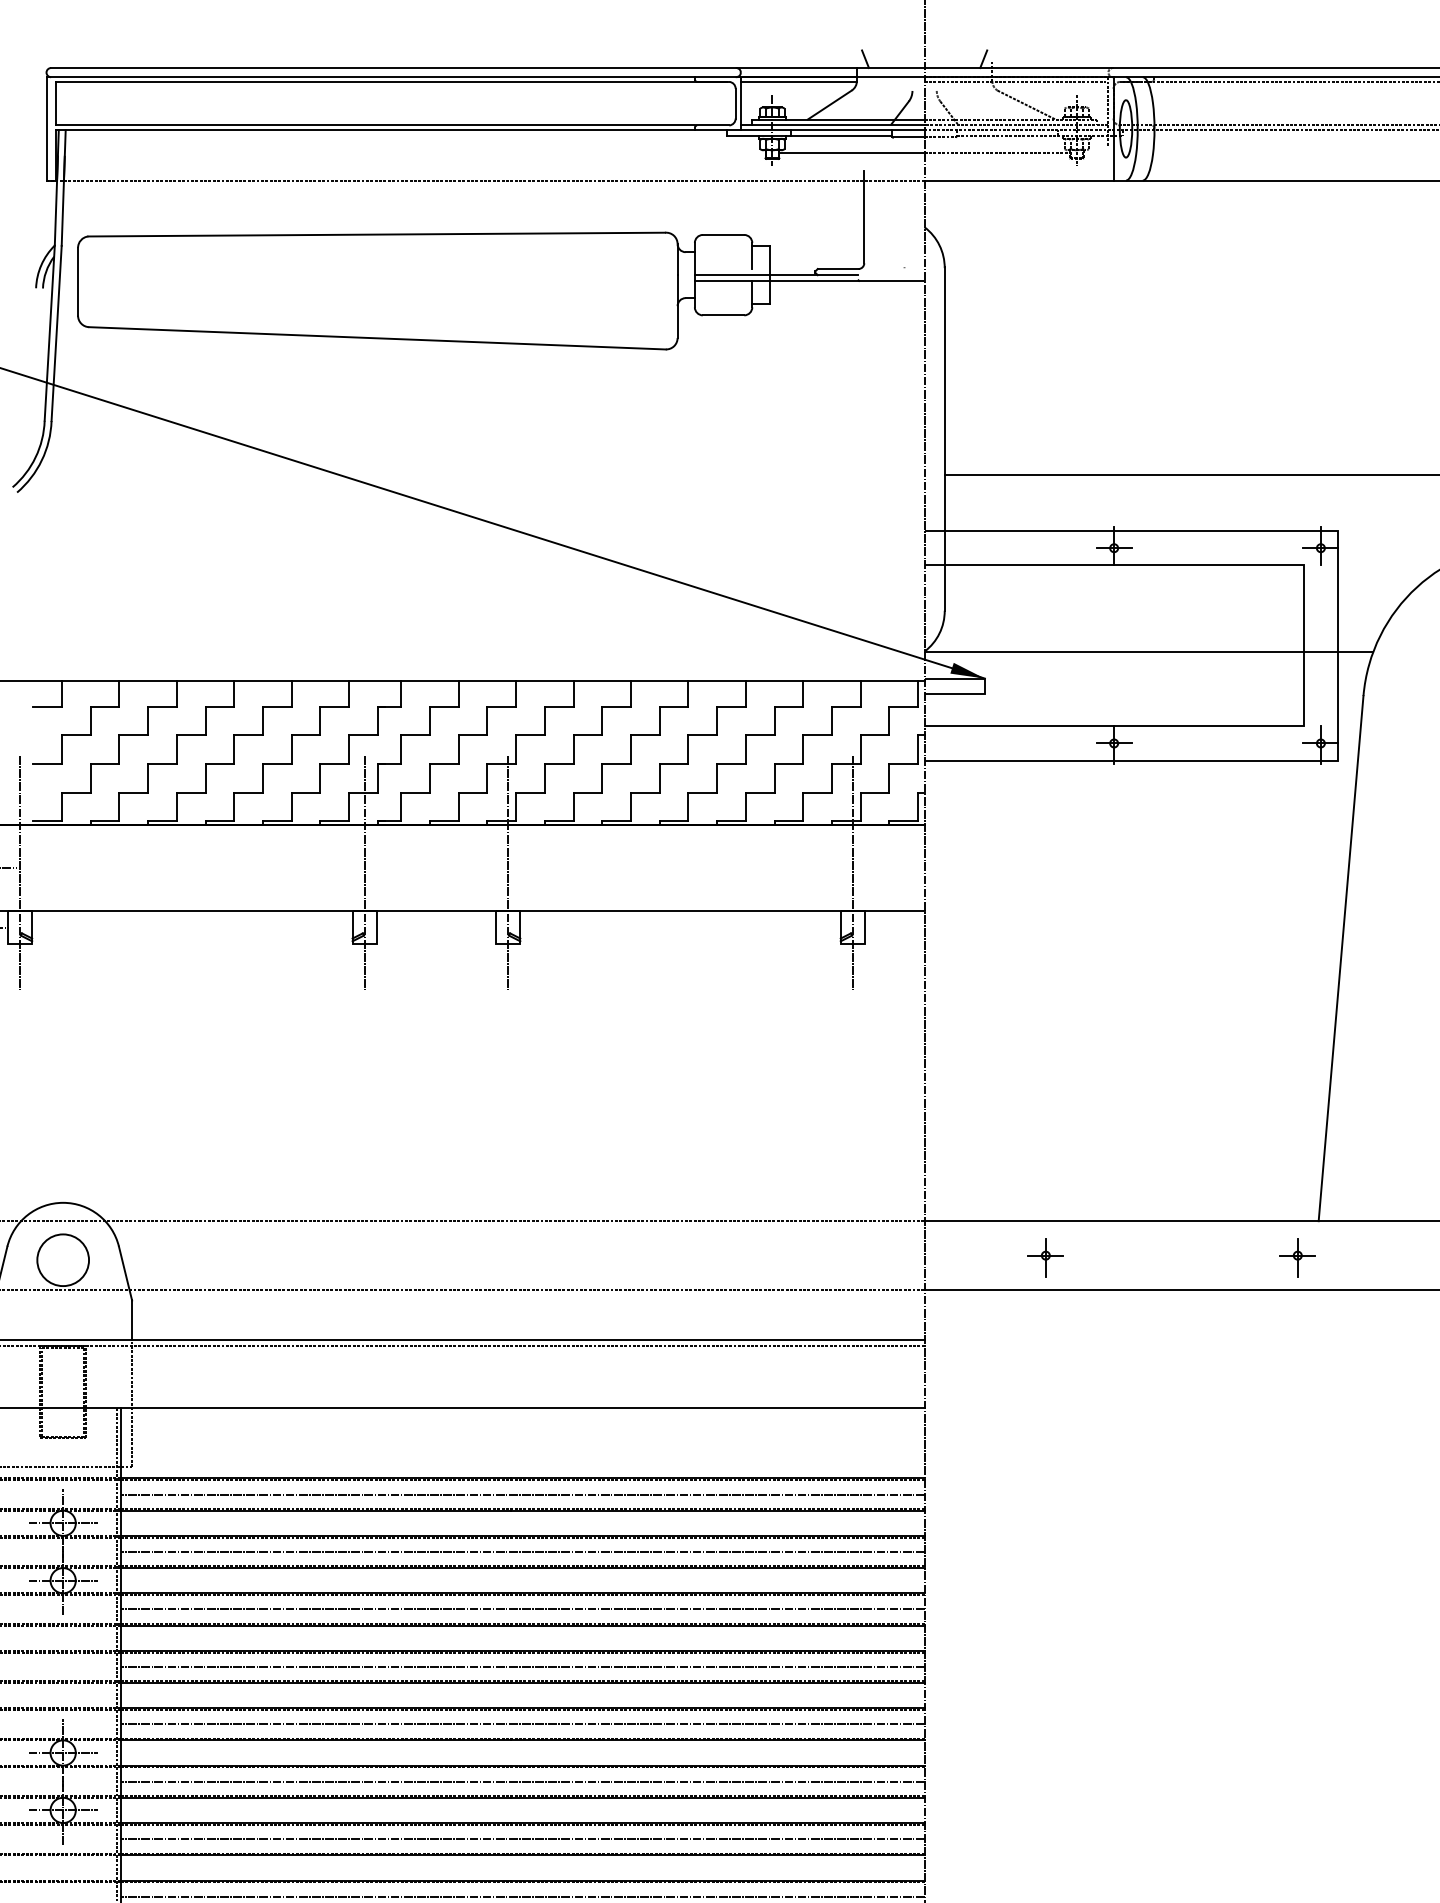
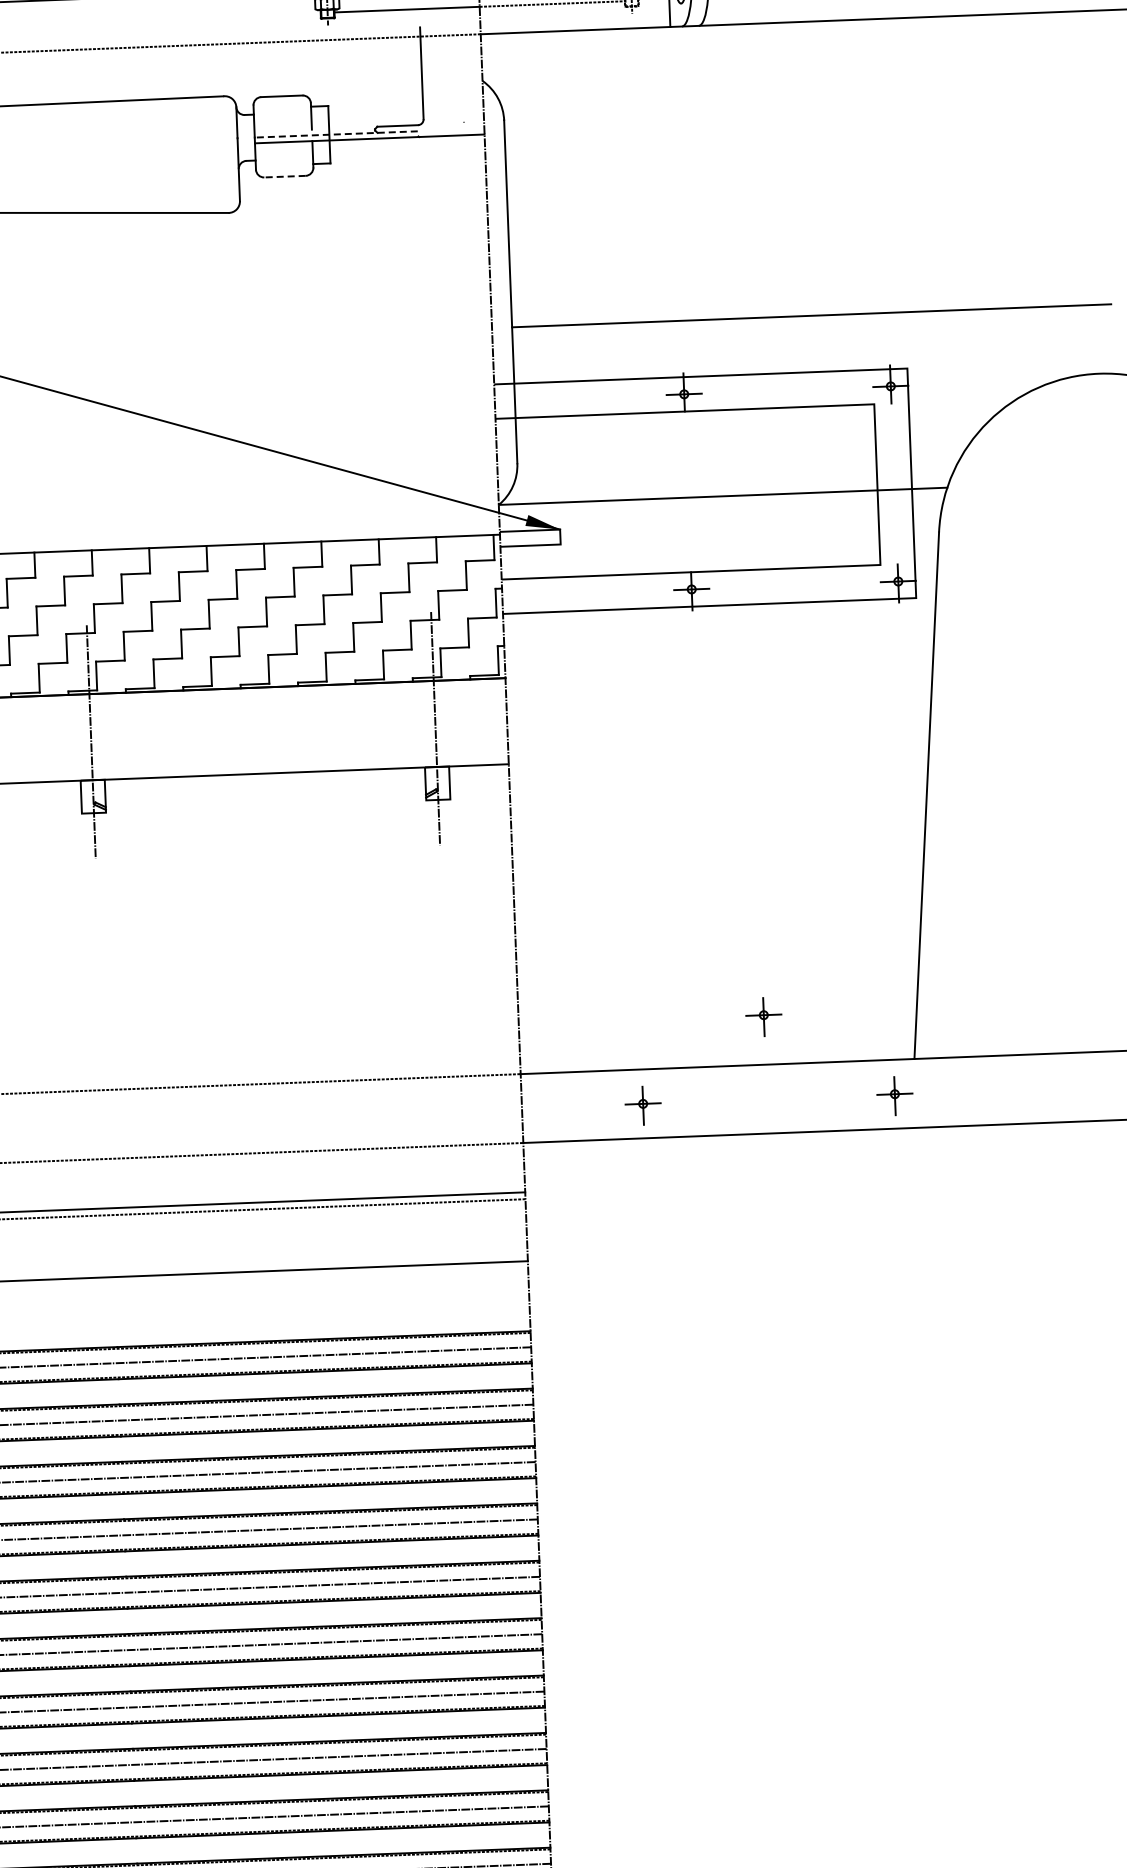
line: (776, 275) -> (336, 134), solid -> dashed
line: (723, 315) -> (284, 176), solid -> dashed
part: (1169, 1173) -> (763, 1017), added

